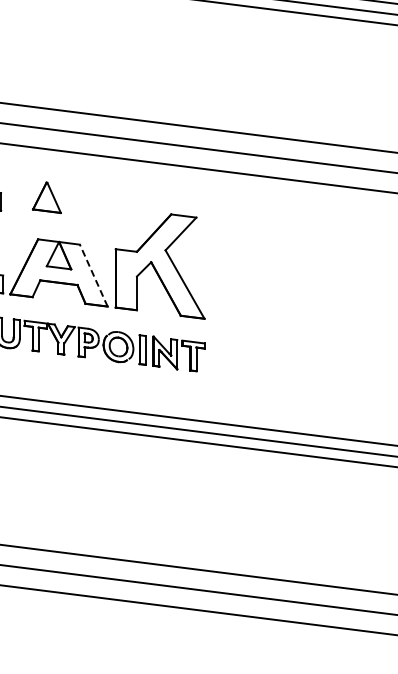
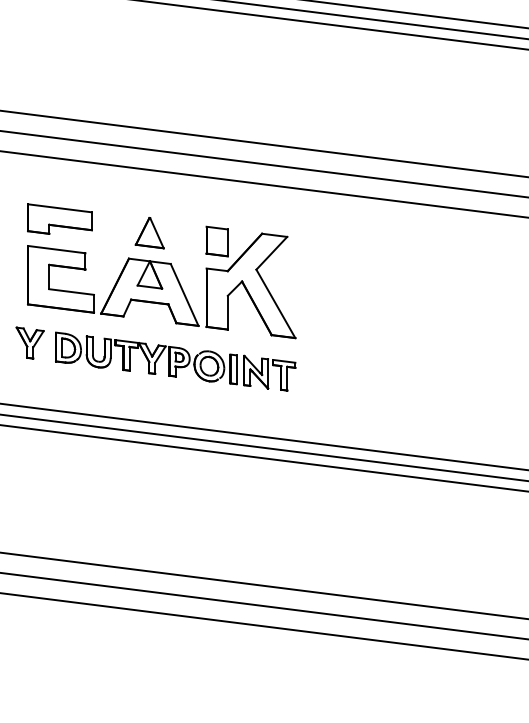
part: (46, 198) -> (149, 233), moved
part: (125, 222) -> (216, 241), added
line: (93, 275) -> (184, 294), dashed -> solid

